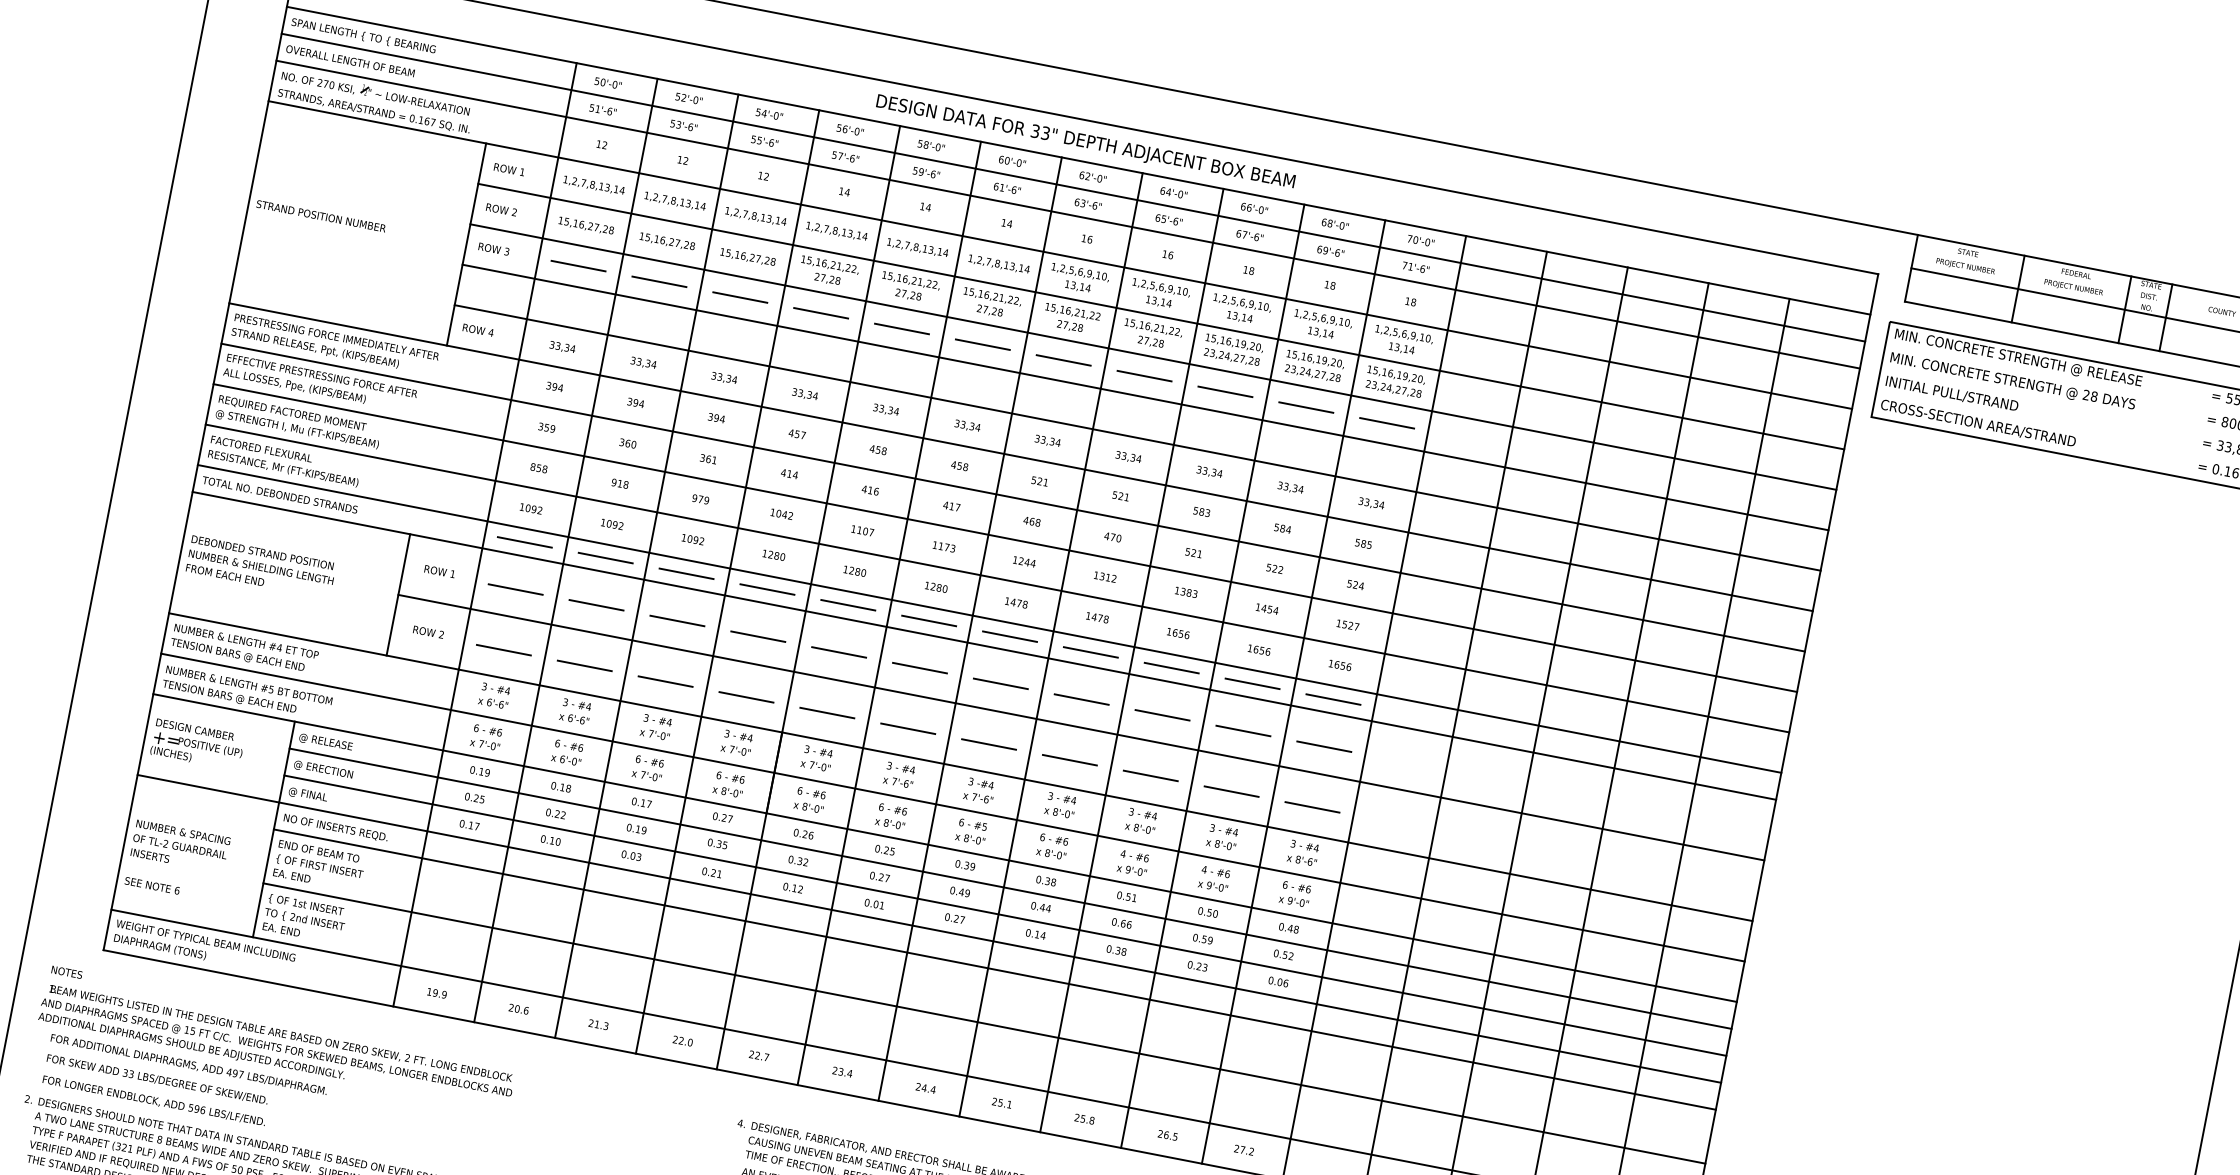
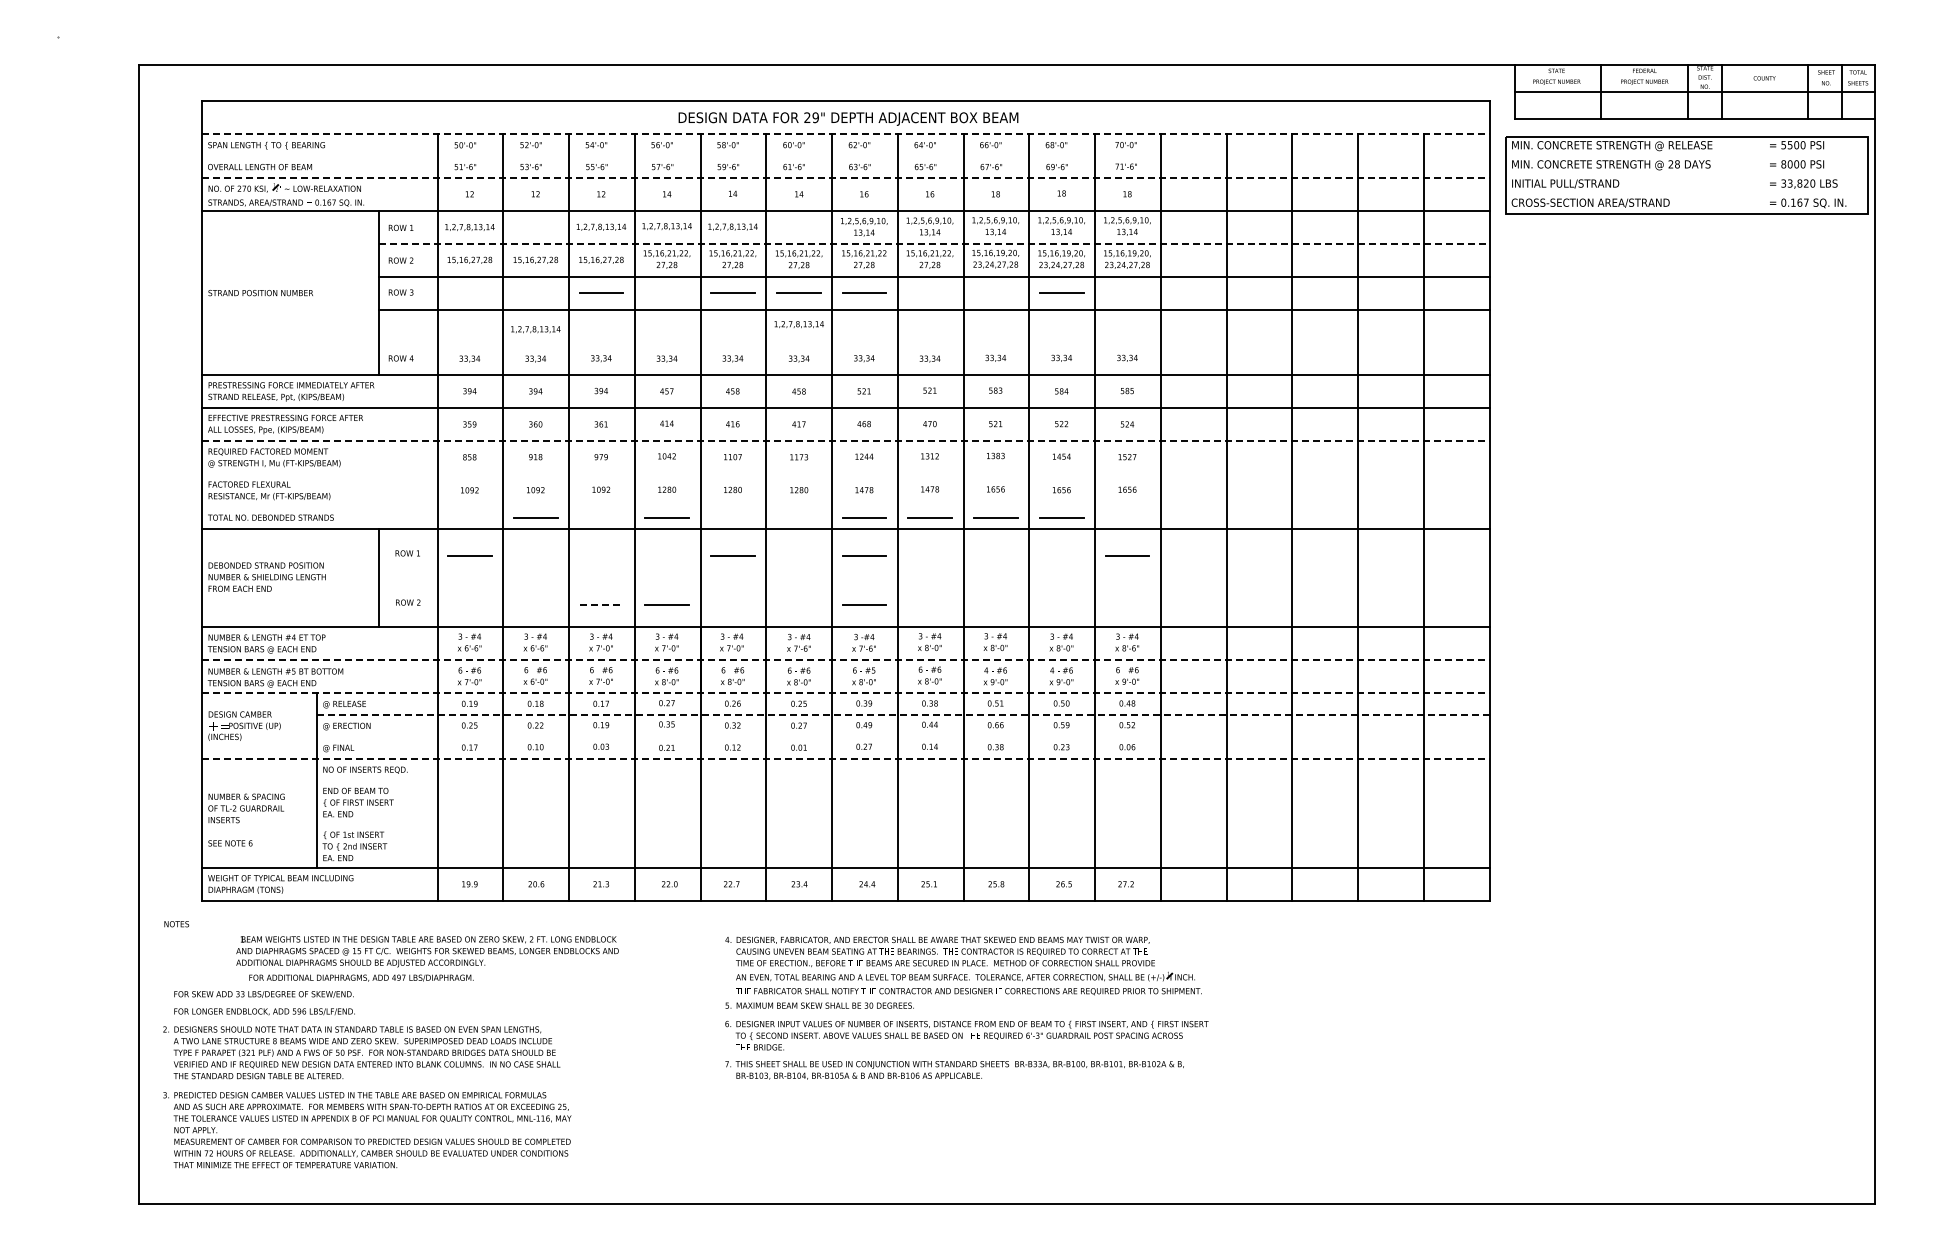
text: (1040, 132) -> (811, 117), 33" -> 29"
line: (1078, 161) -> (845, 134), solid -> dashed
line: (1073, 188) -> (845, 156), removed
text: (674, 201) -> (535, 329), moved
line: (1067, 215) -> (845, 178), solid -> dashed
text: (998, 264) -> (798, 324), moved
line: (578, 265) -> (469, 292), removed
line: (659, 281) -> (535, 292), removed
line: (821, 312) -> (667, 292), removed
line: (1161, 316) -> (934, 243), solid -> dashed
line: (1145, 375) -> (930, 292), removed
line: (1224, 391) -> (995, 292), removed
line: (1387, 422) -> (1127, 292), removed
line: (1136, 437) -> (933, 342), removed
line: (1004, 538) -> (845, 441), solid -> dashed
line: (524, 542) -> (469, 517), removed
line: (686, 573) -> (601, 517), removed
line: (997, 577) -> (845, 473), removed
line: (596, 604) -> (535, 555), removed
line: (847, 605) -> (732, 517), removed
line: (989, 618) -> (845, 506), removed
line: (677, 620) -> (601, 555), removed
line: (928, 620) -> (798, 517), removed
line: (758, 636) -> (667, 555), removed
line: (503, 650) -> (469, 605), removed
line: (584, 666) -> (535, 605), removed
line: (919, 667) -> (798, 555), removed
line: (665, 681) -> (601, 605), solid -> dashed
line: (1082, 699) -> (930, 555), removed
line: (1333, 699) -> (1127, 517), removed
line: (826, 713) -> (732, 605), removed
line: (1162, 714) -> (995, 555), removed
line: (1080, 726) -> (933, 577), removed
line: (907, 729) -> (798, 605), removed
line: (1243, 730) -> (1061, 555), removed
line: (1070, 760) -> (930, 605), removed
line: (1150, 776) -> (995, 605), removed
line: (1231, 791) -> (1061, 605), removed
line: (952, 807) -> (845, 660), solid -> dashed
line: (1312, 807) -> (1127, 605), removed
line: (944, 848) -> (845, 693), solid -> dashed
line: (1010, 888) -> (903, 714), solid -> dashed
line: (1005, 915) -> (903, 736), removed
line: (929, 928) -> (845, 758), solid -> dashed
line: (995, 969) -> (903, 780), removed
line: (984, 1023) -> (903, 824), removed
text: (274, 1056) -> (427, 958), moved

